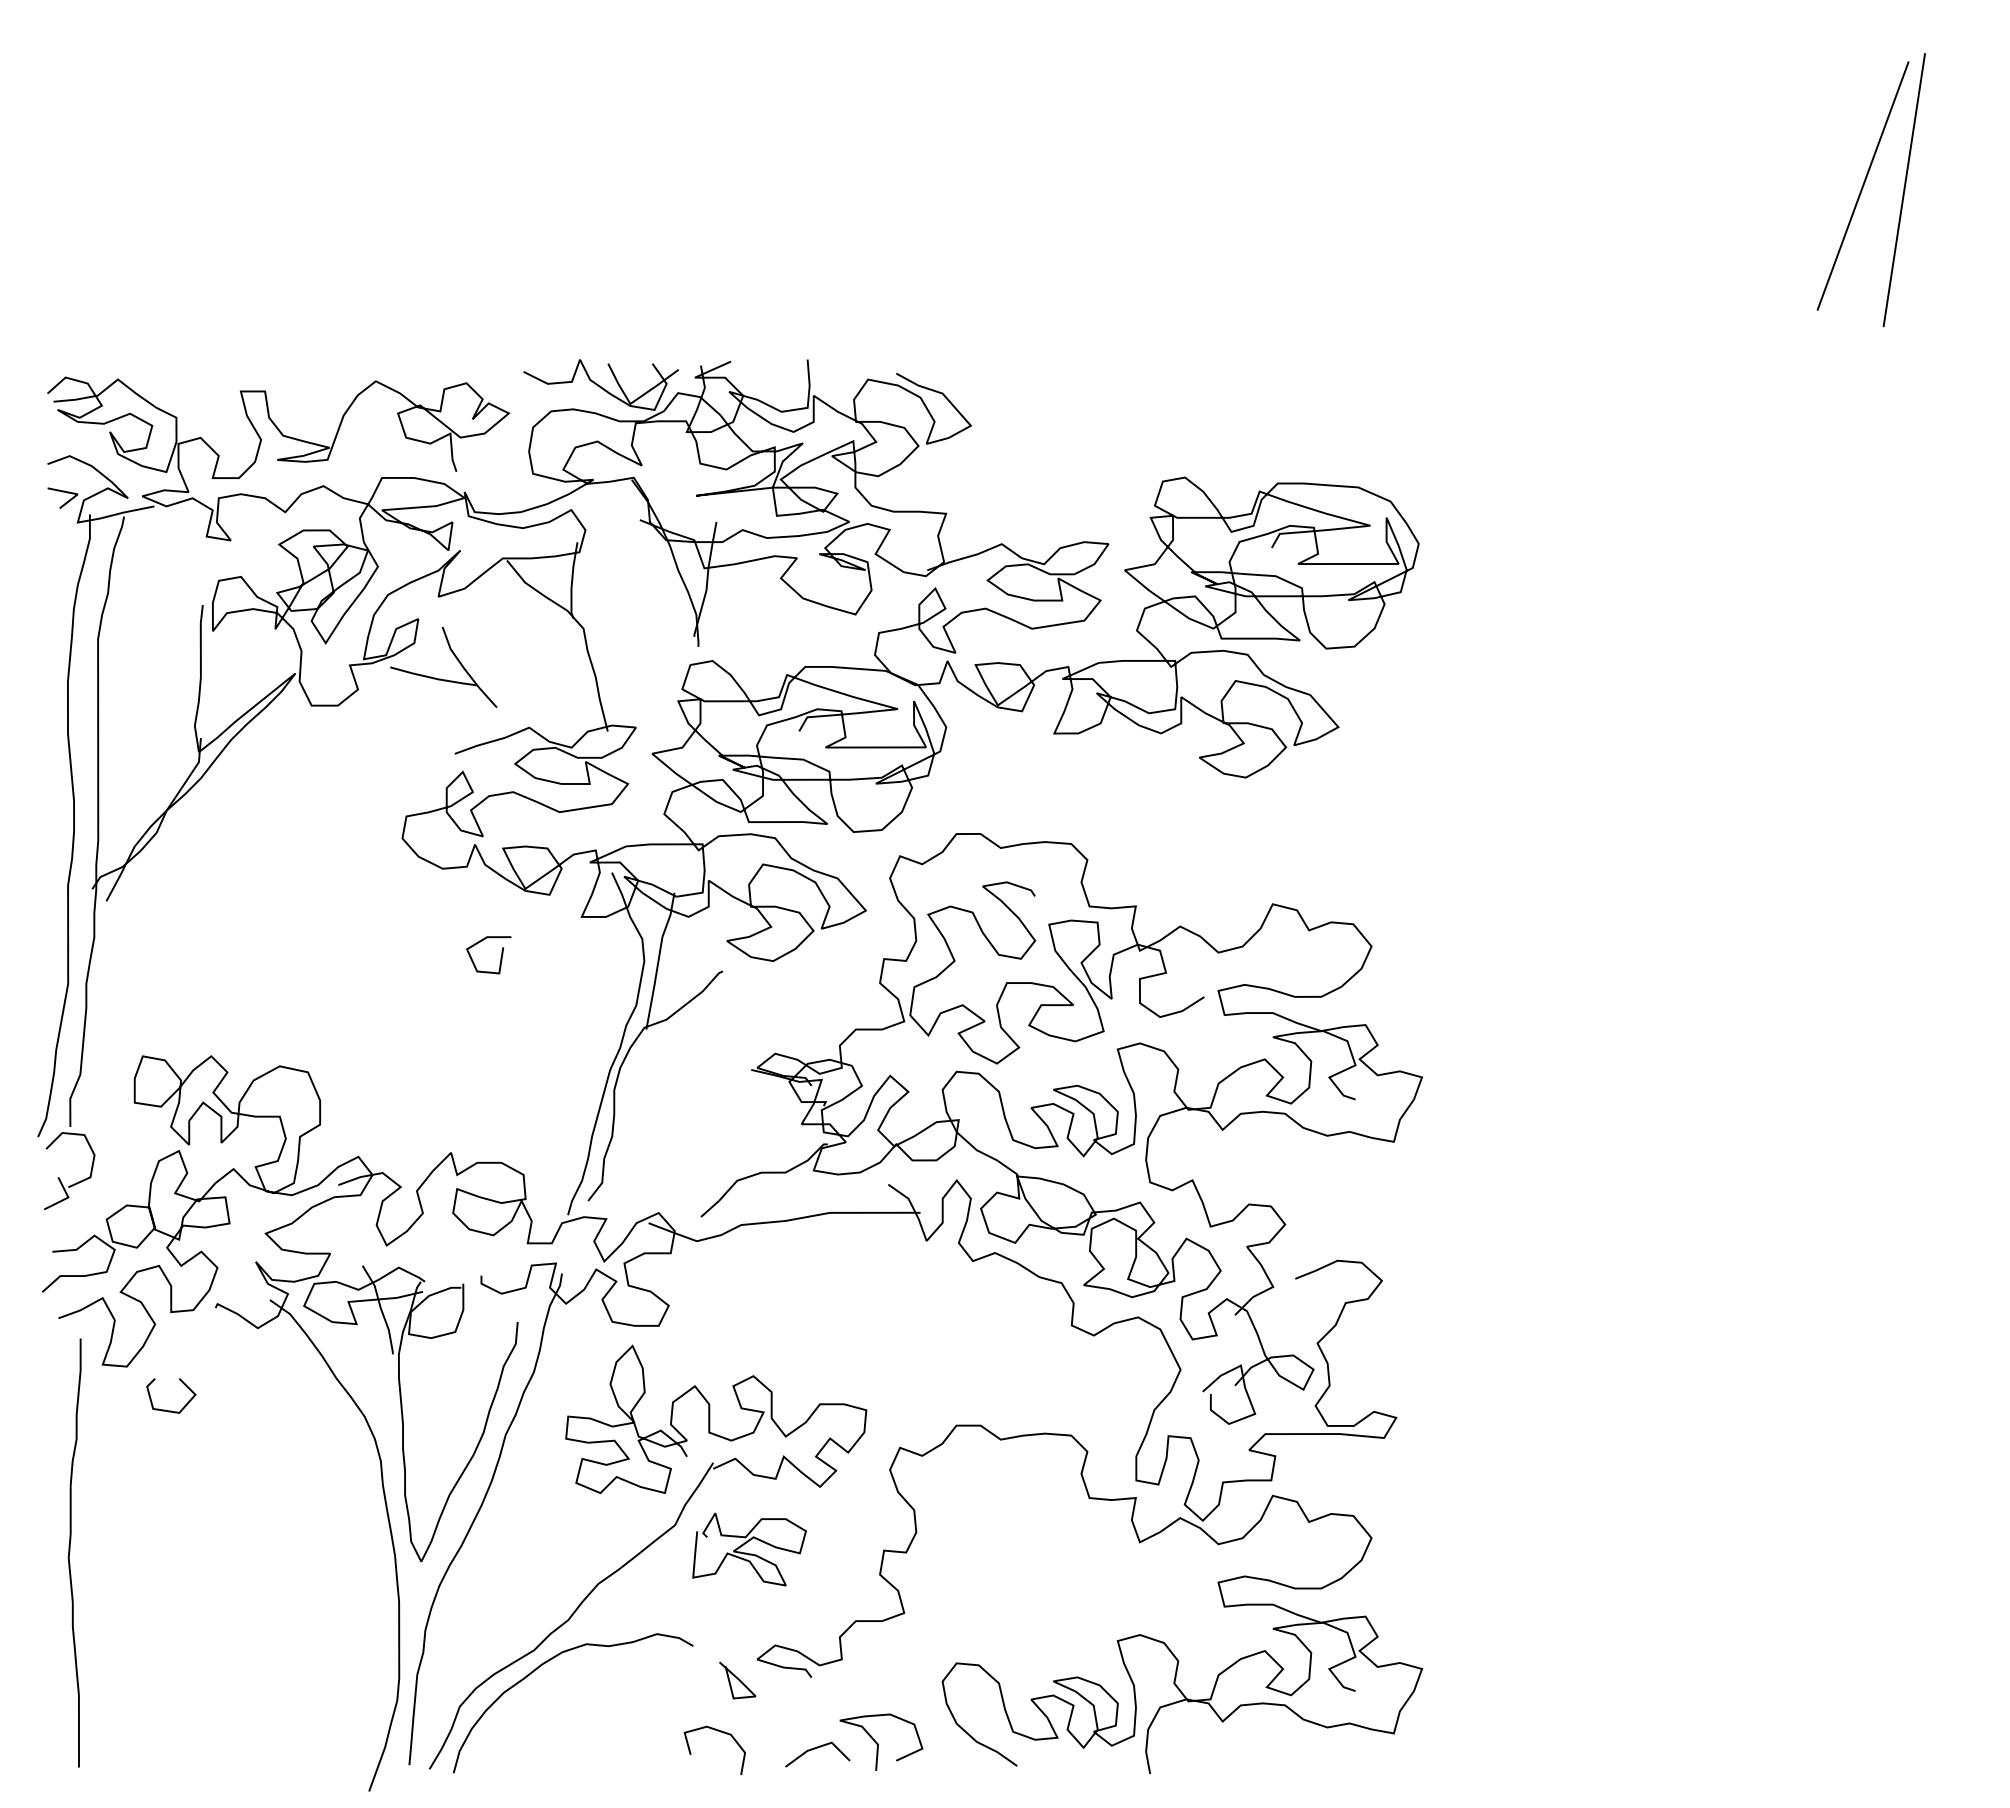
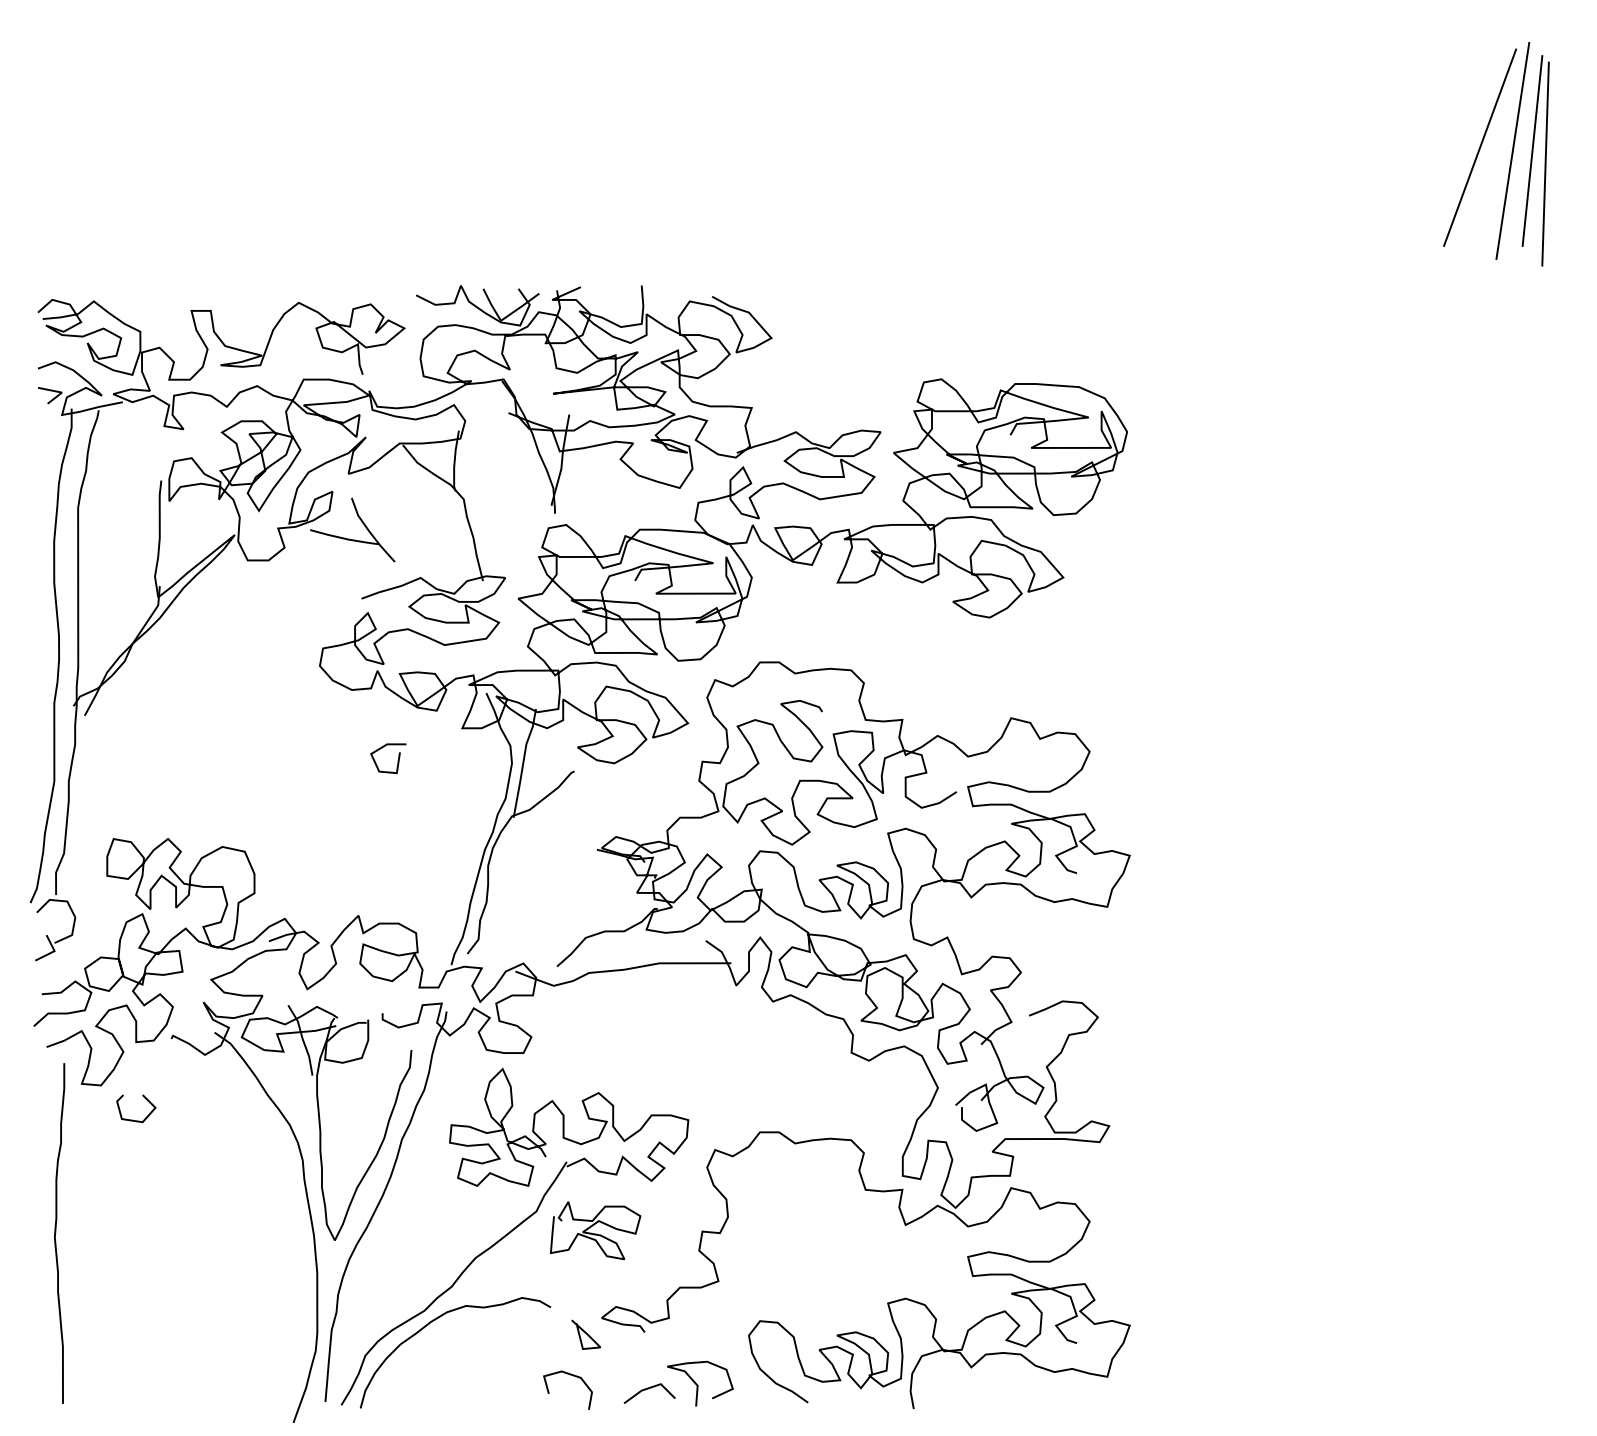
line: (1928, 189) -> (1532, 150), added
line: (1945, 206) -> (1545, 163), added

